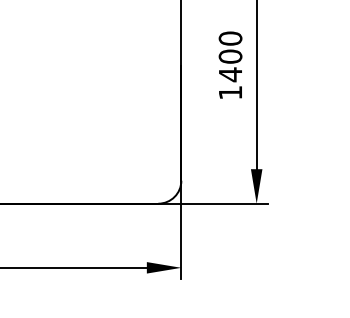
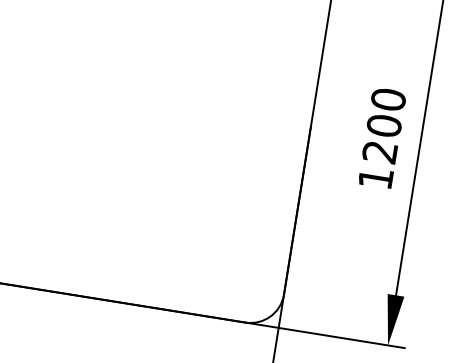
text: (229, 74) -> (378, 151), 1400 -> 1200

